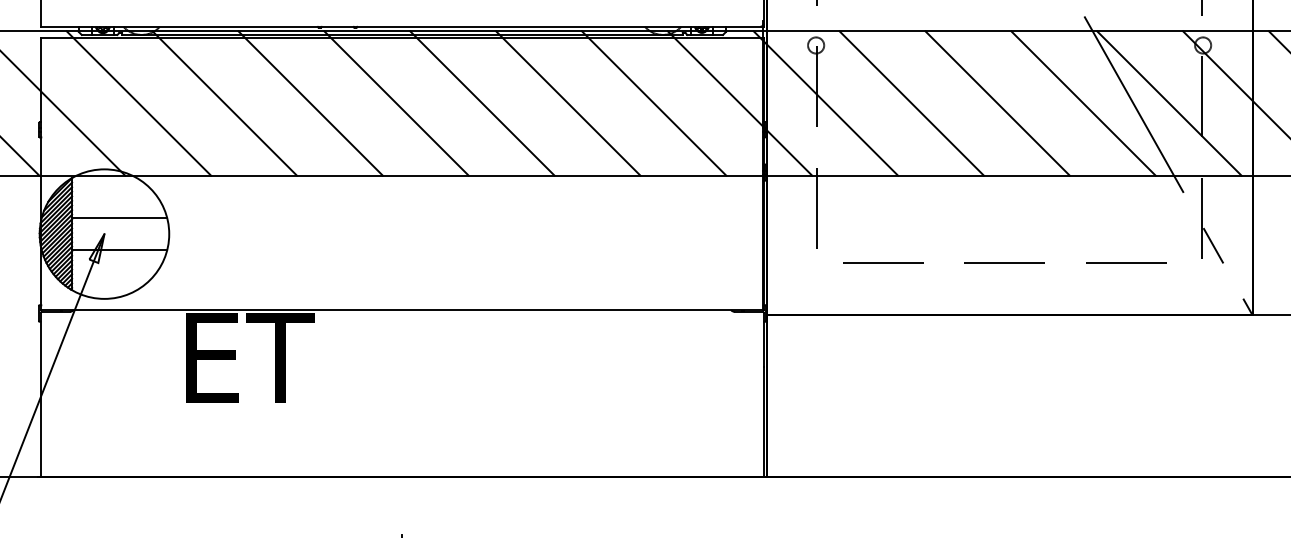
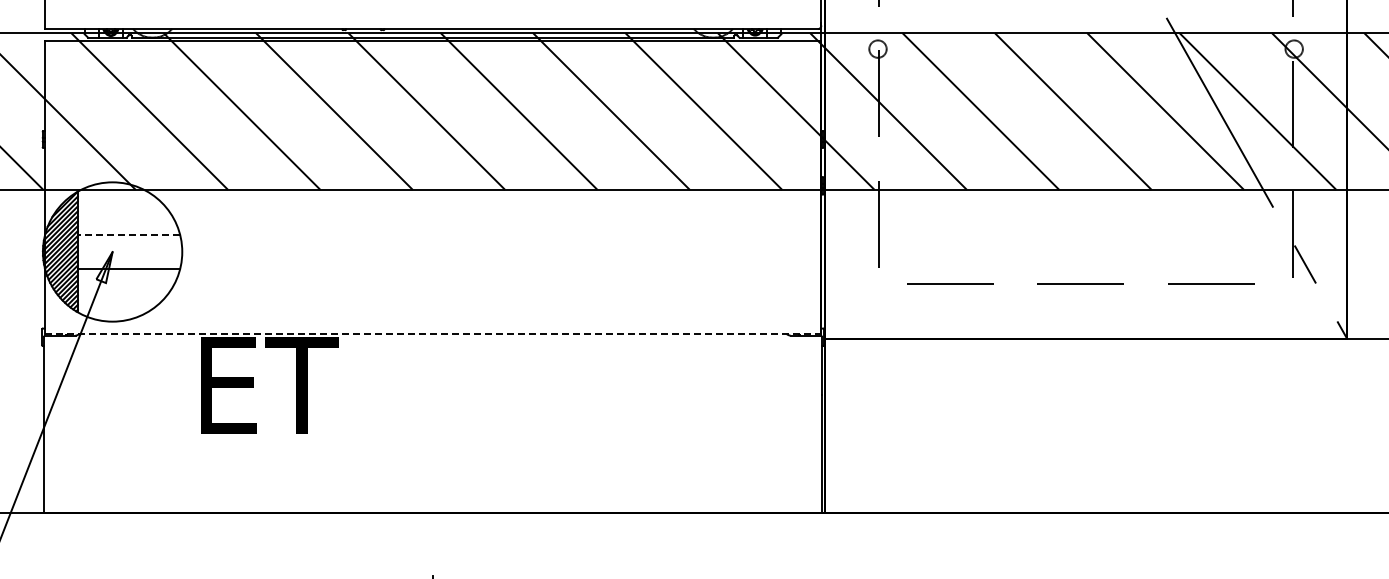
line: (119, 217) -> (128, 234), solid -> dashed
line: (402, 309) -> (433, 333), solid -> dashed

